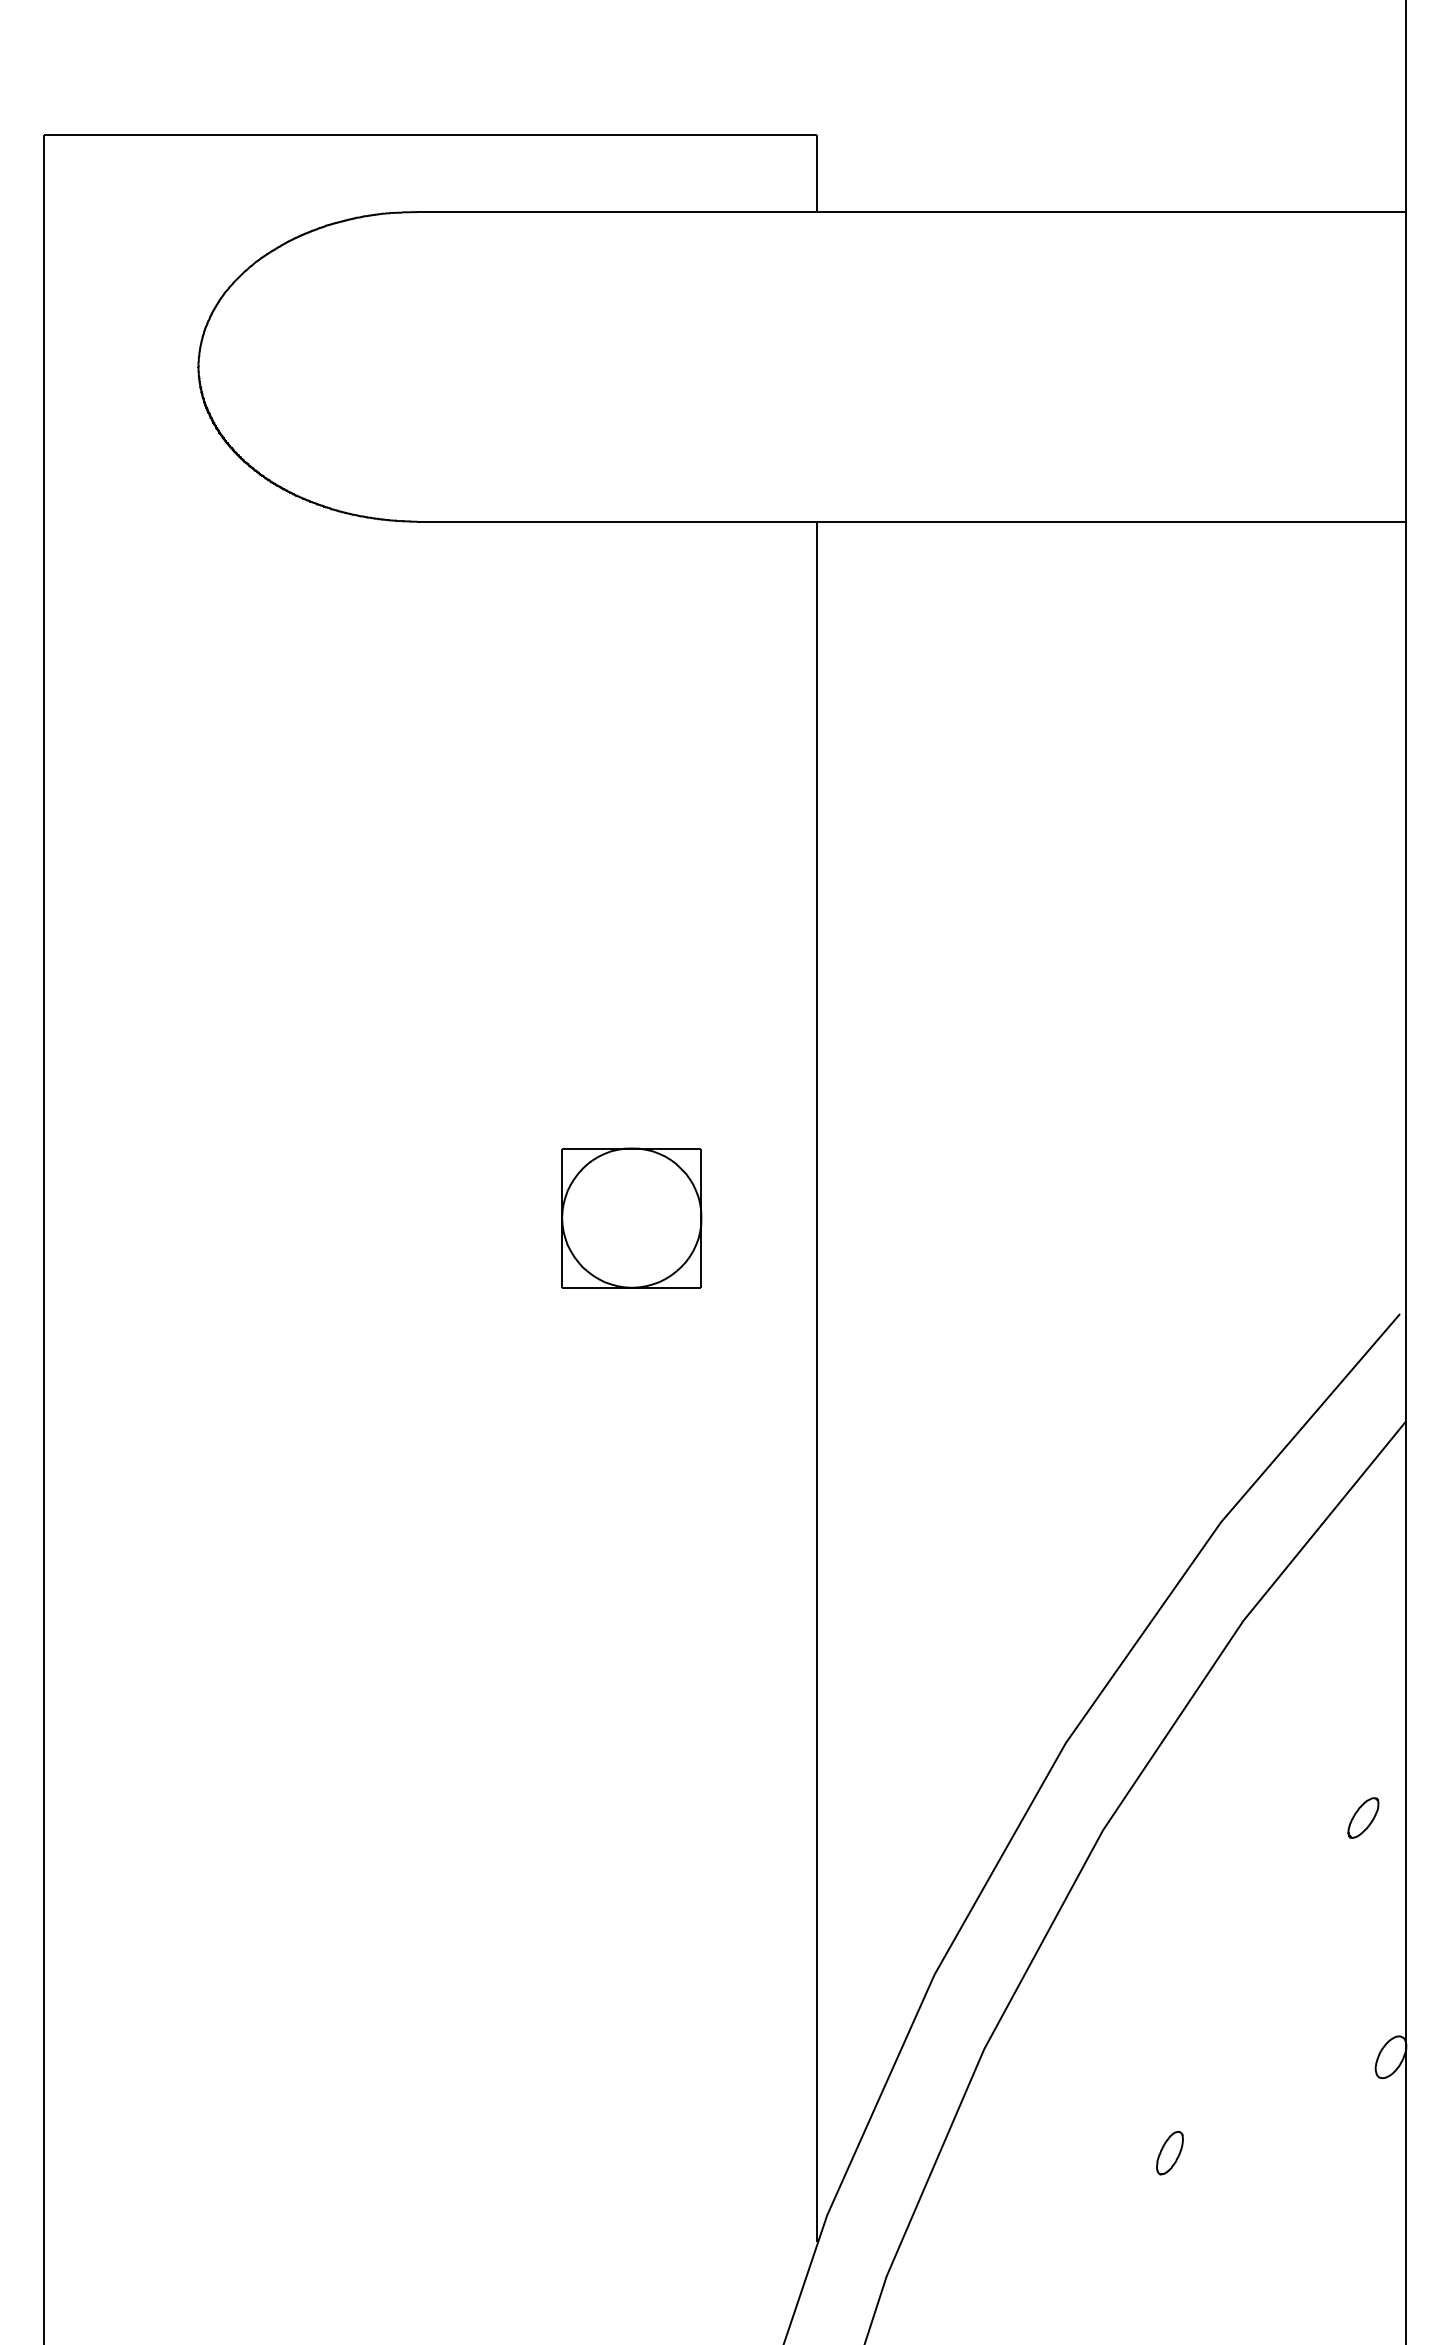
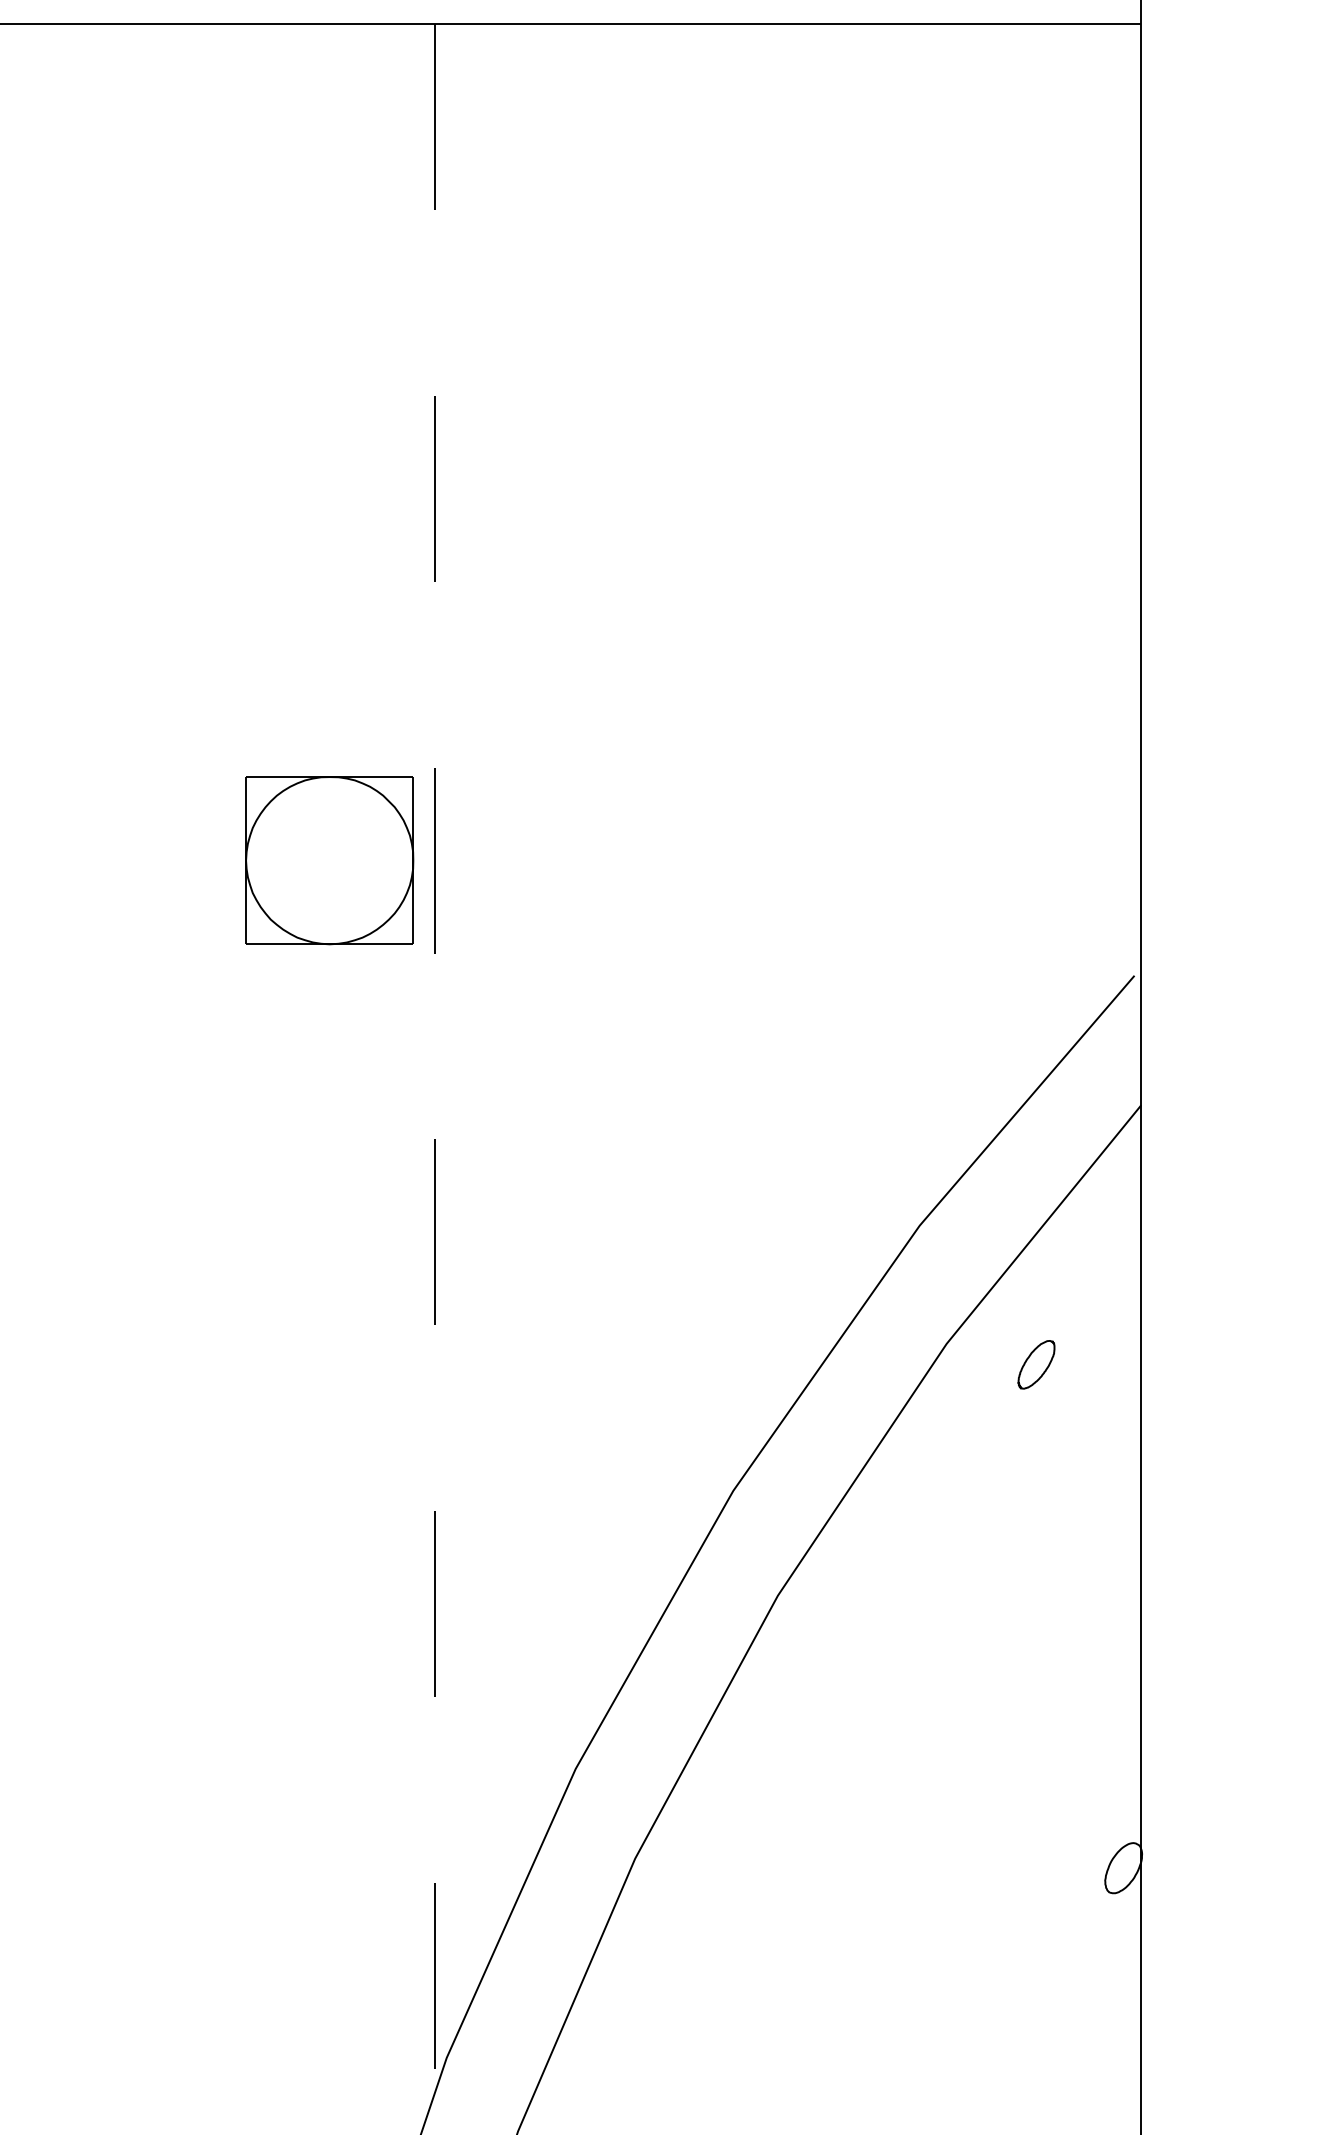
part: (631, 1217) -> (329, 859), moved
line: (817, 1381) -> (435, 1056), solid -> dashed
part: (1363, 1817) -> (1036, 1364), moved
part: (1169, 2153) -> (857, 1983), removed

